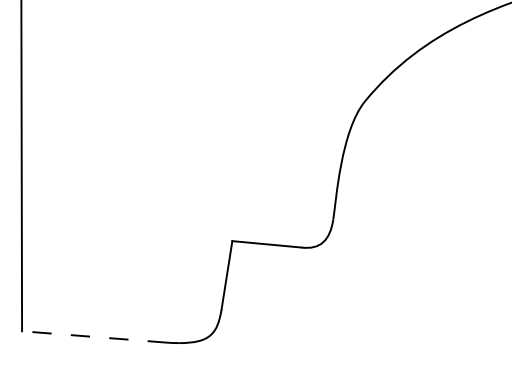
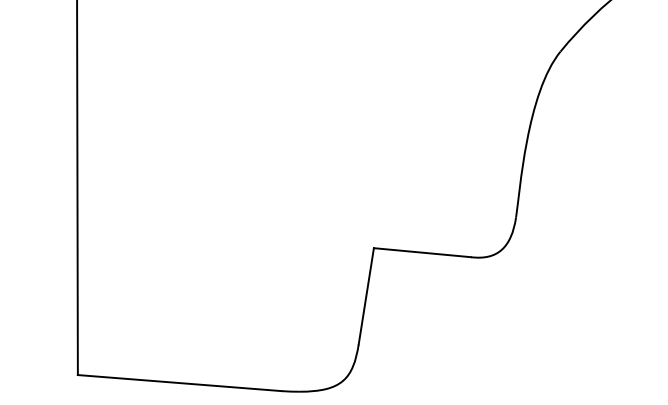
line: (94, 336) -> (179, 382), dashed -> solid

